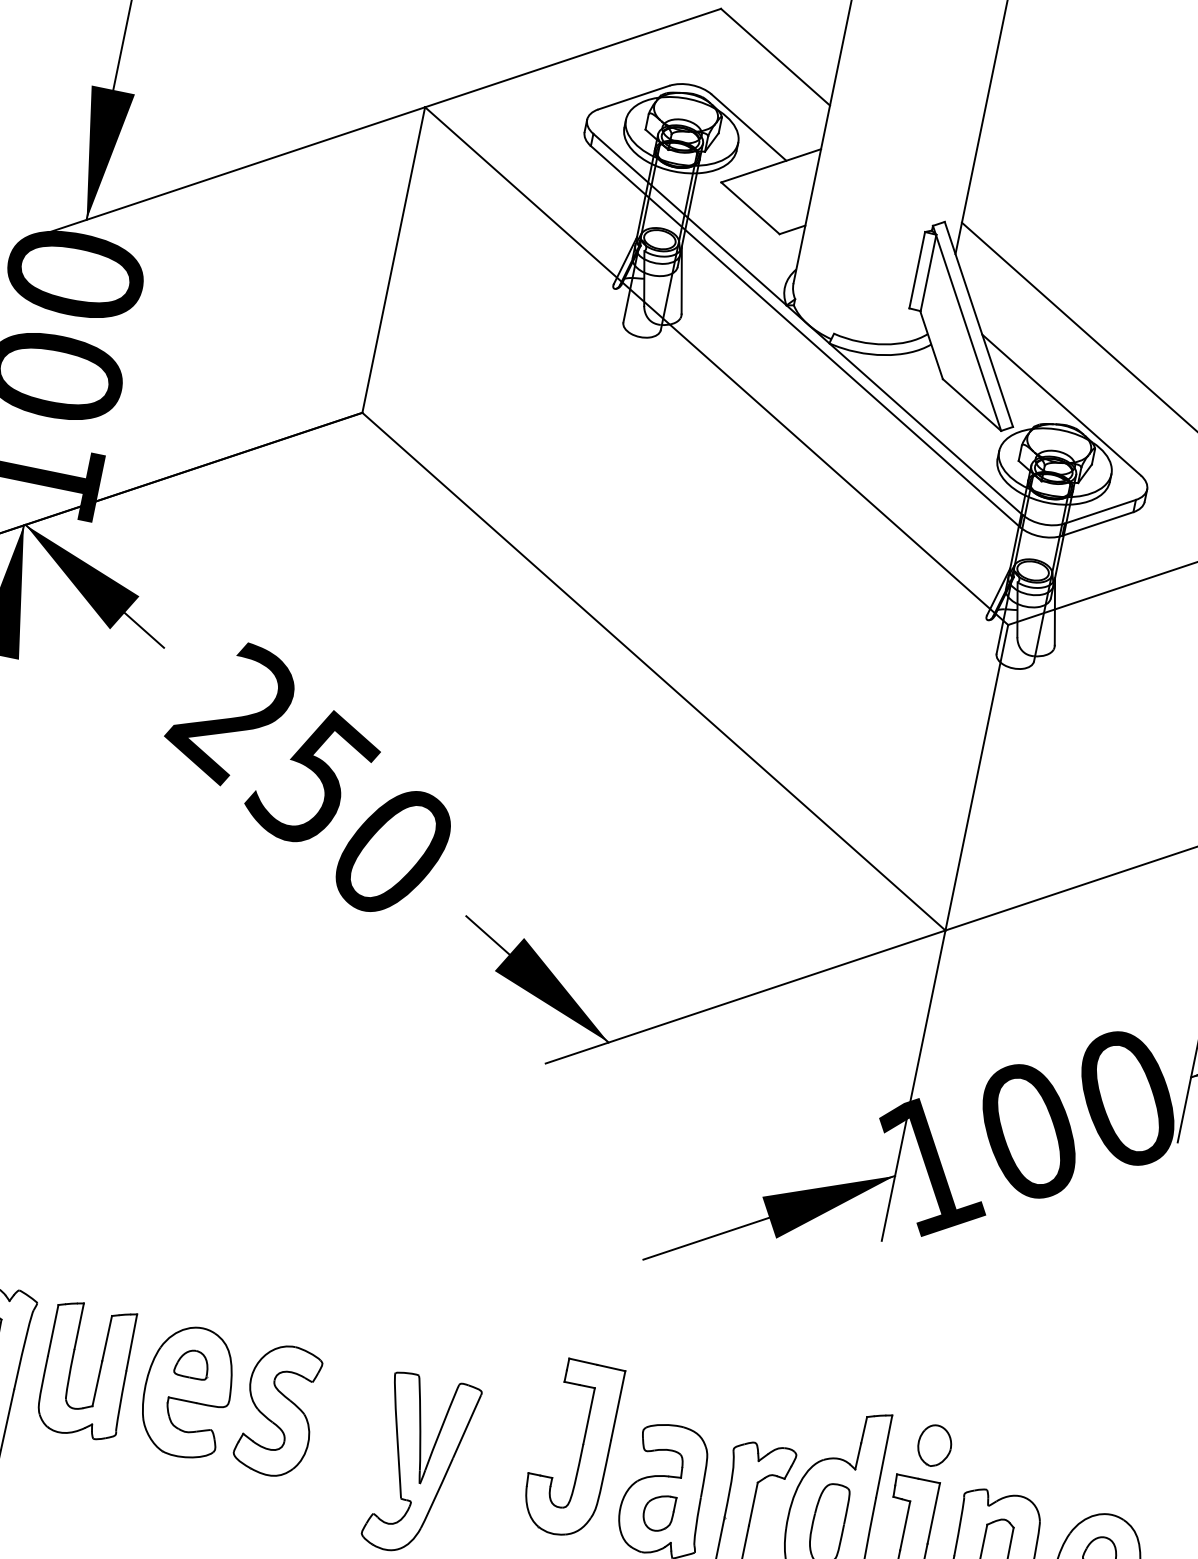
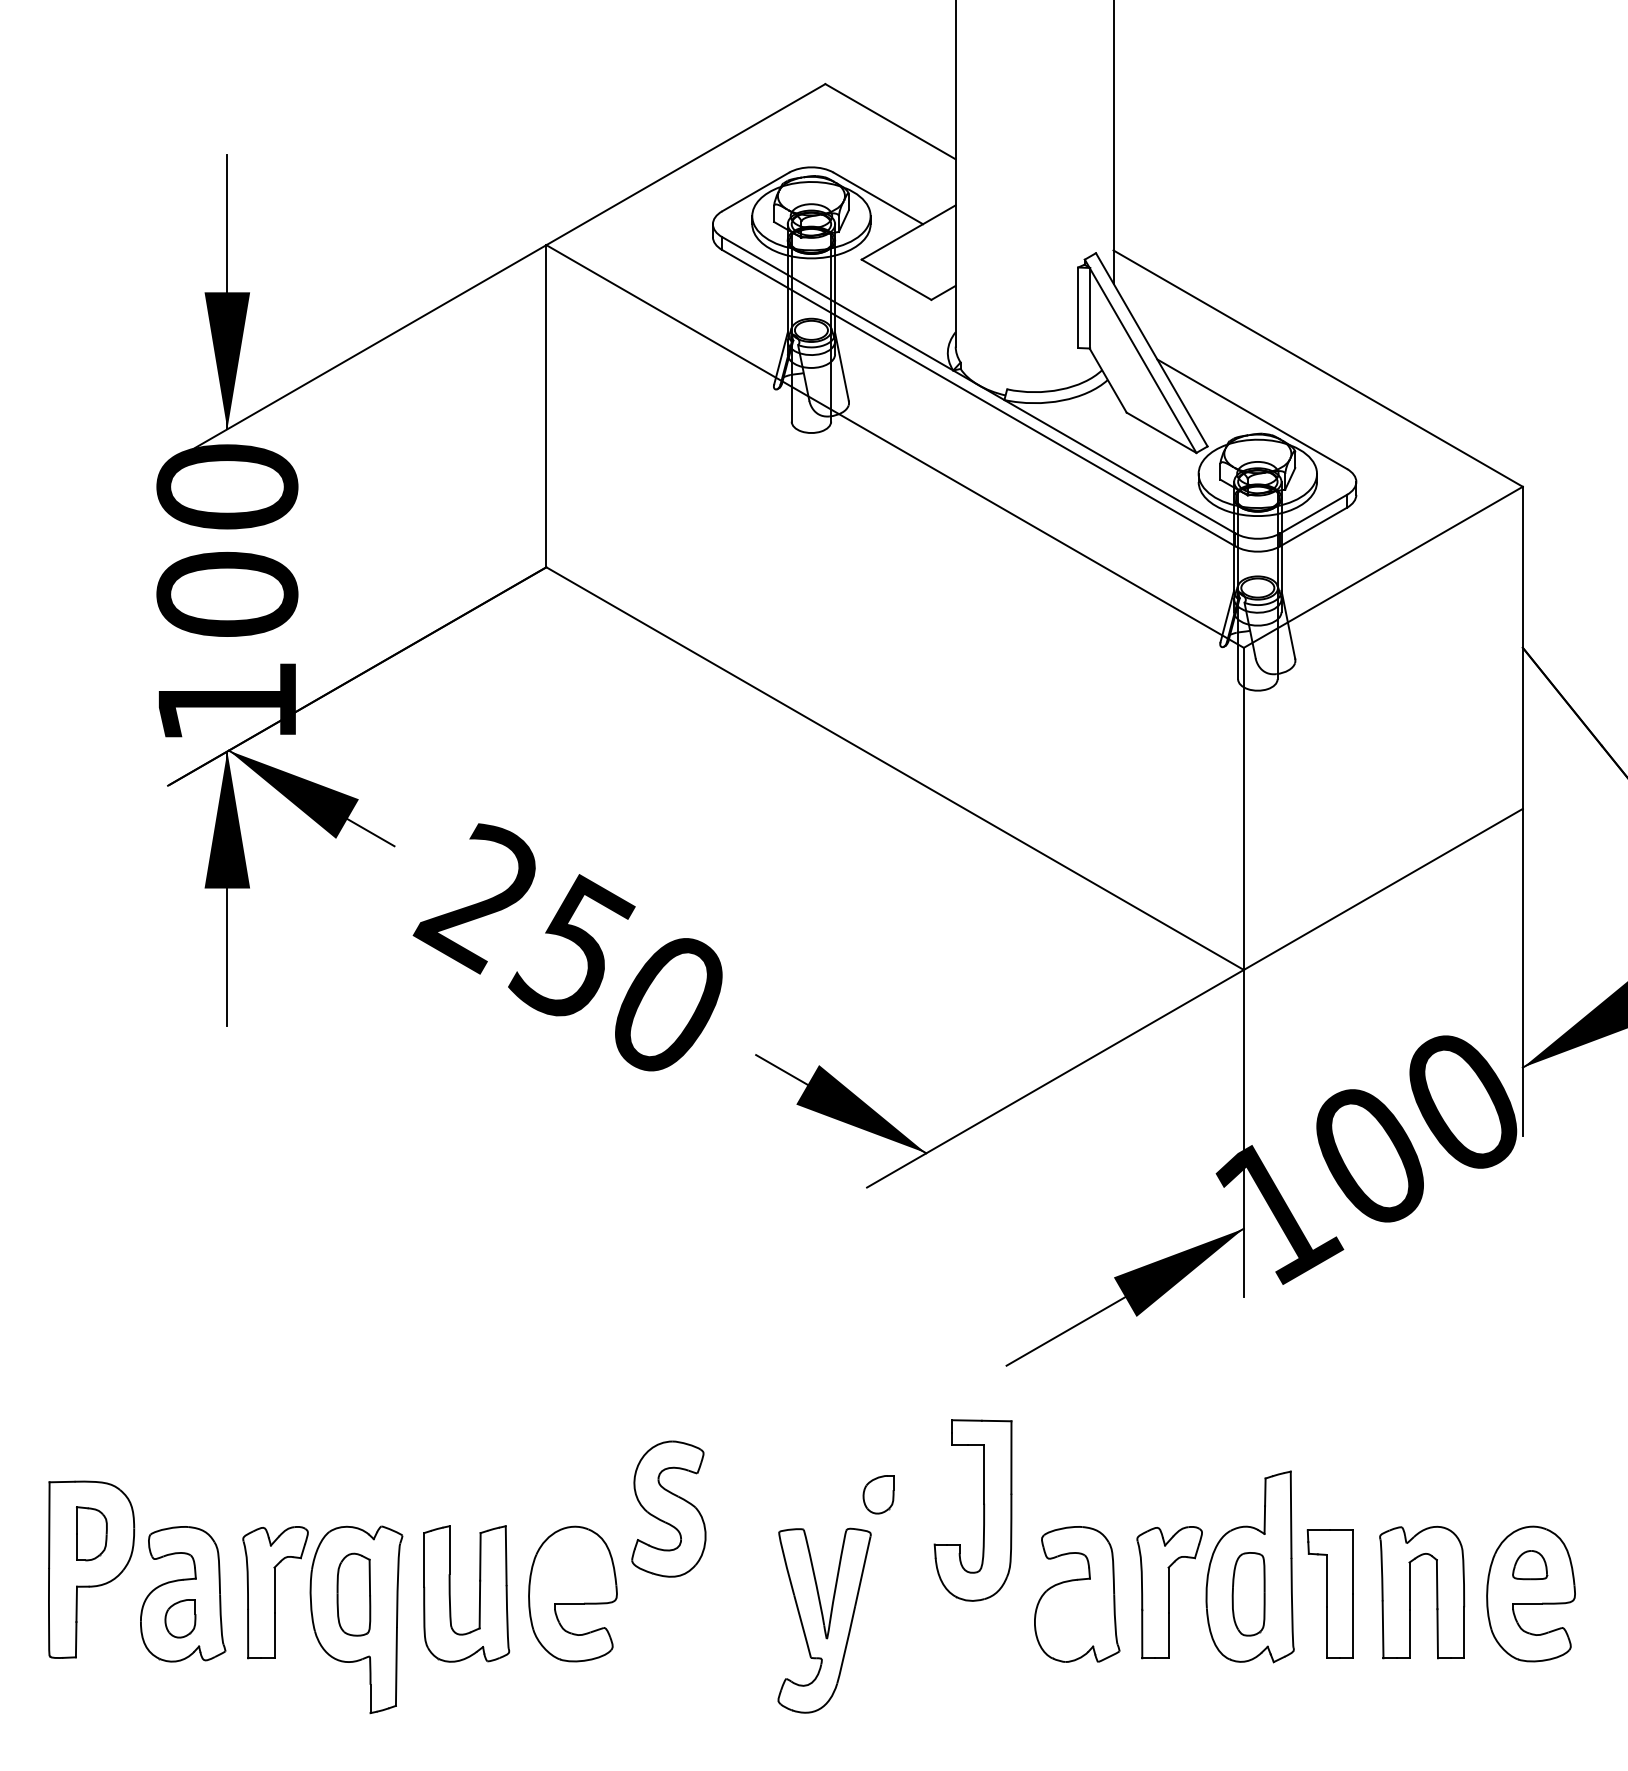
part: (192, 1364) -> (572, 1565), removed
part: (278, 1409) -> (668, 1508), moved
part: (934, 1445) -> (1339, 1493), removed
part: (581, 1450) -> (983, 1510), moved
part: (658, 1512) -> (878, 1494), moved

